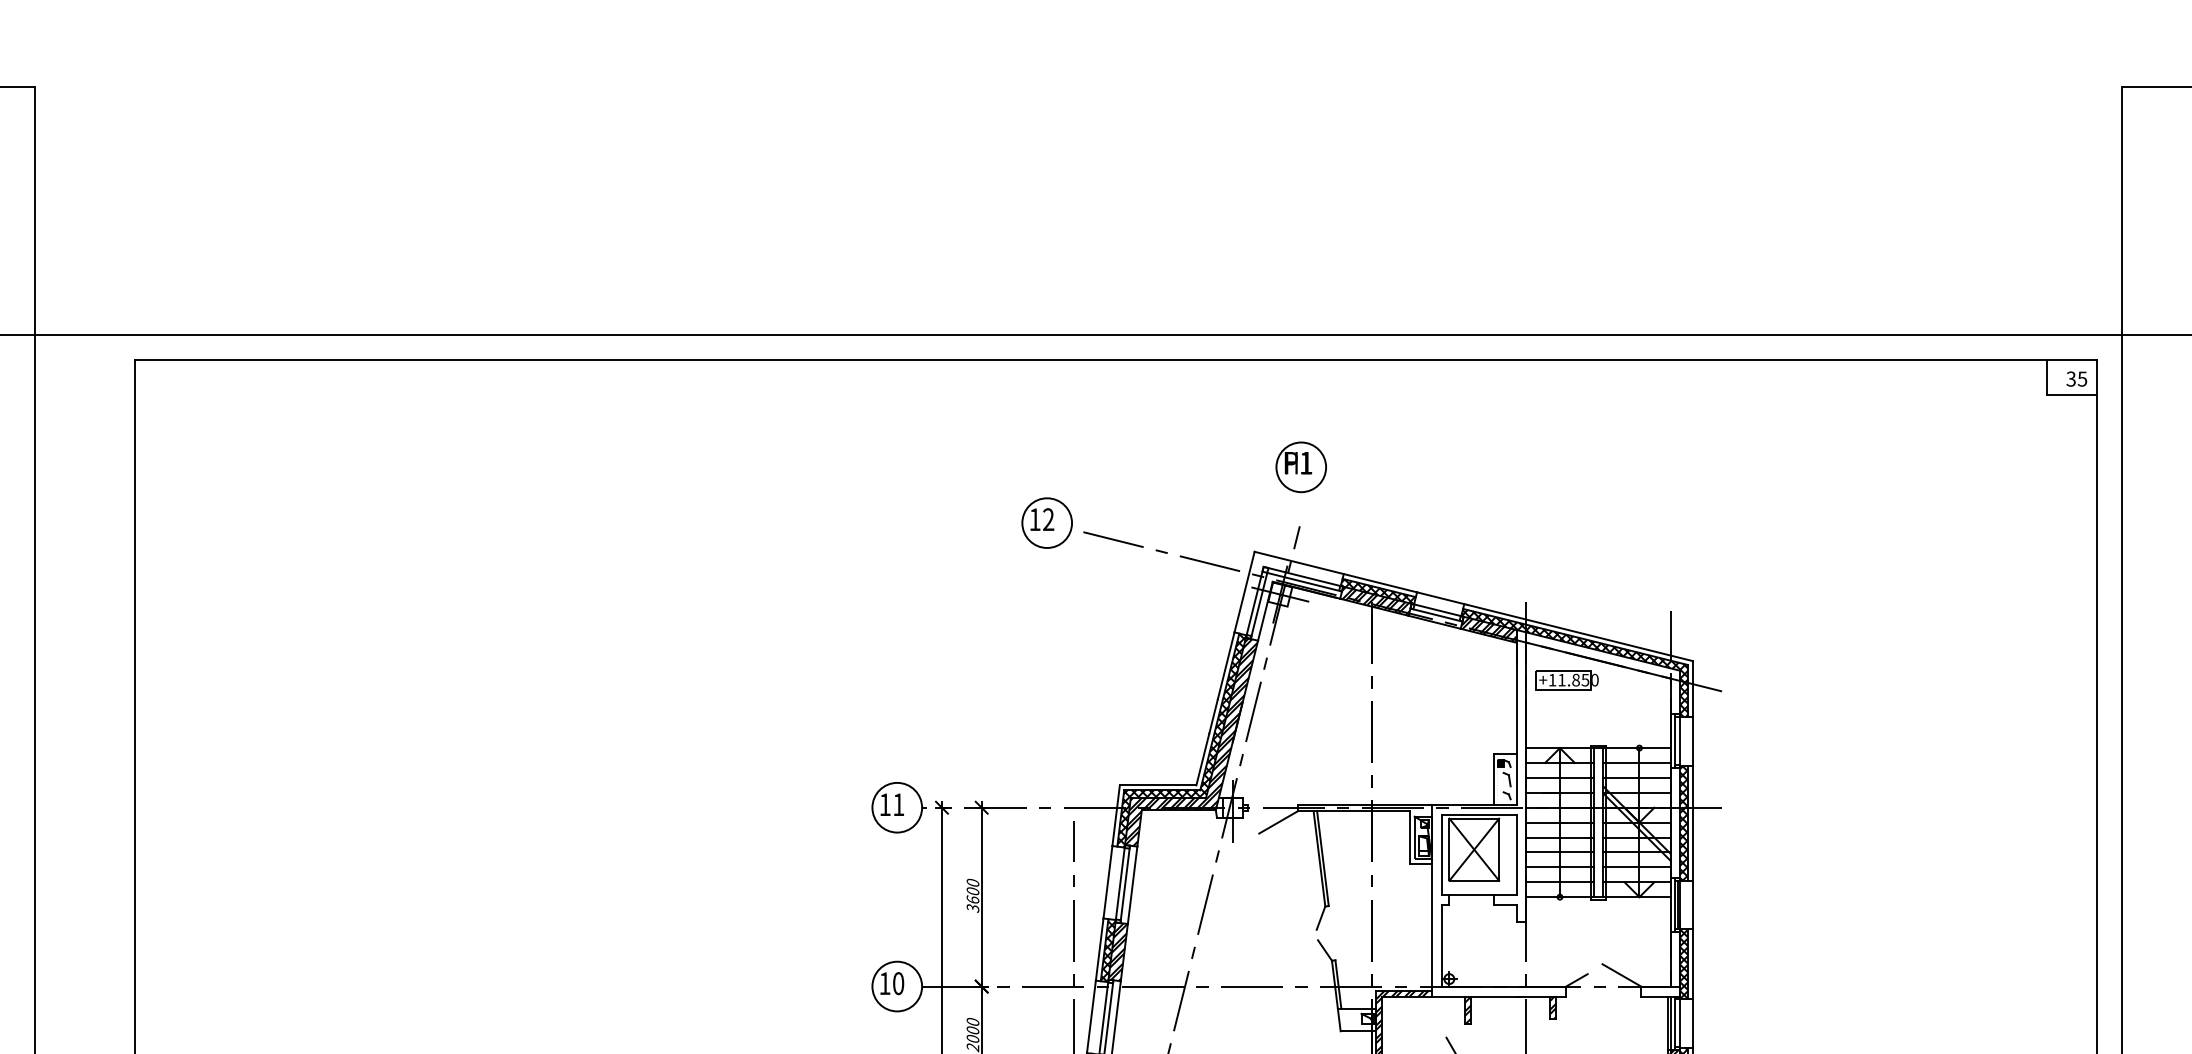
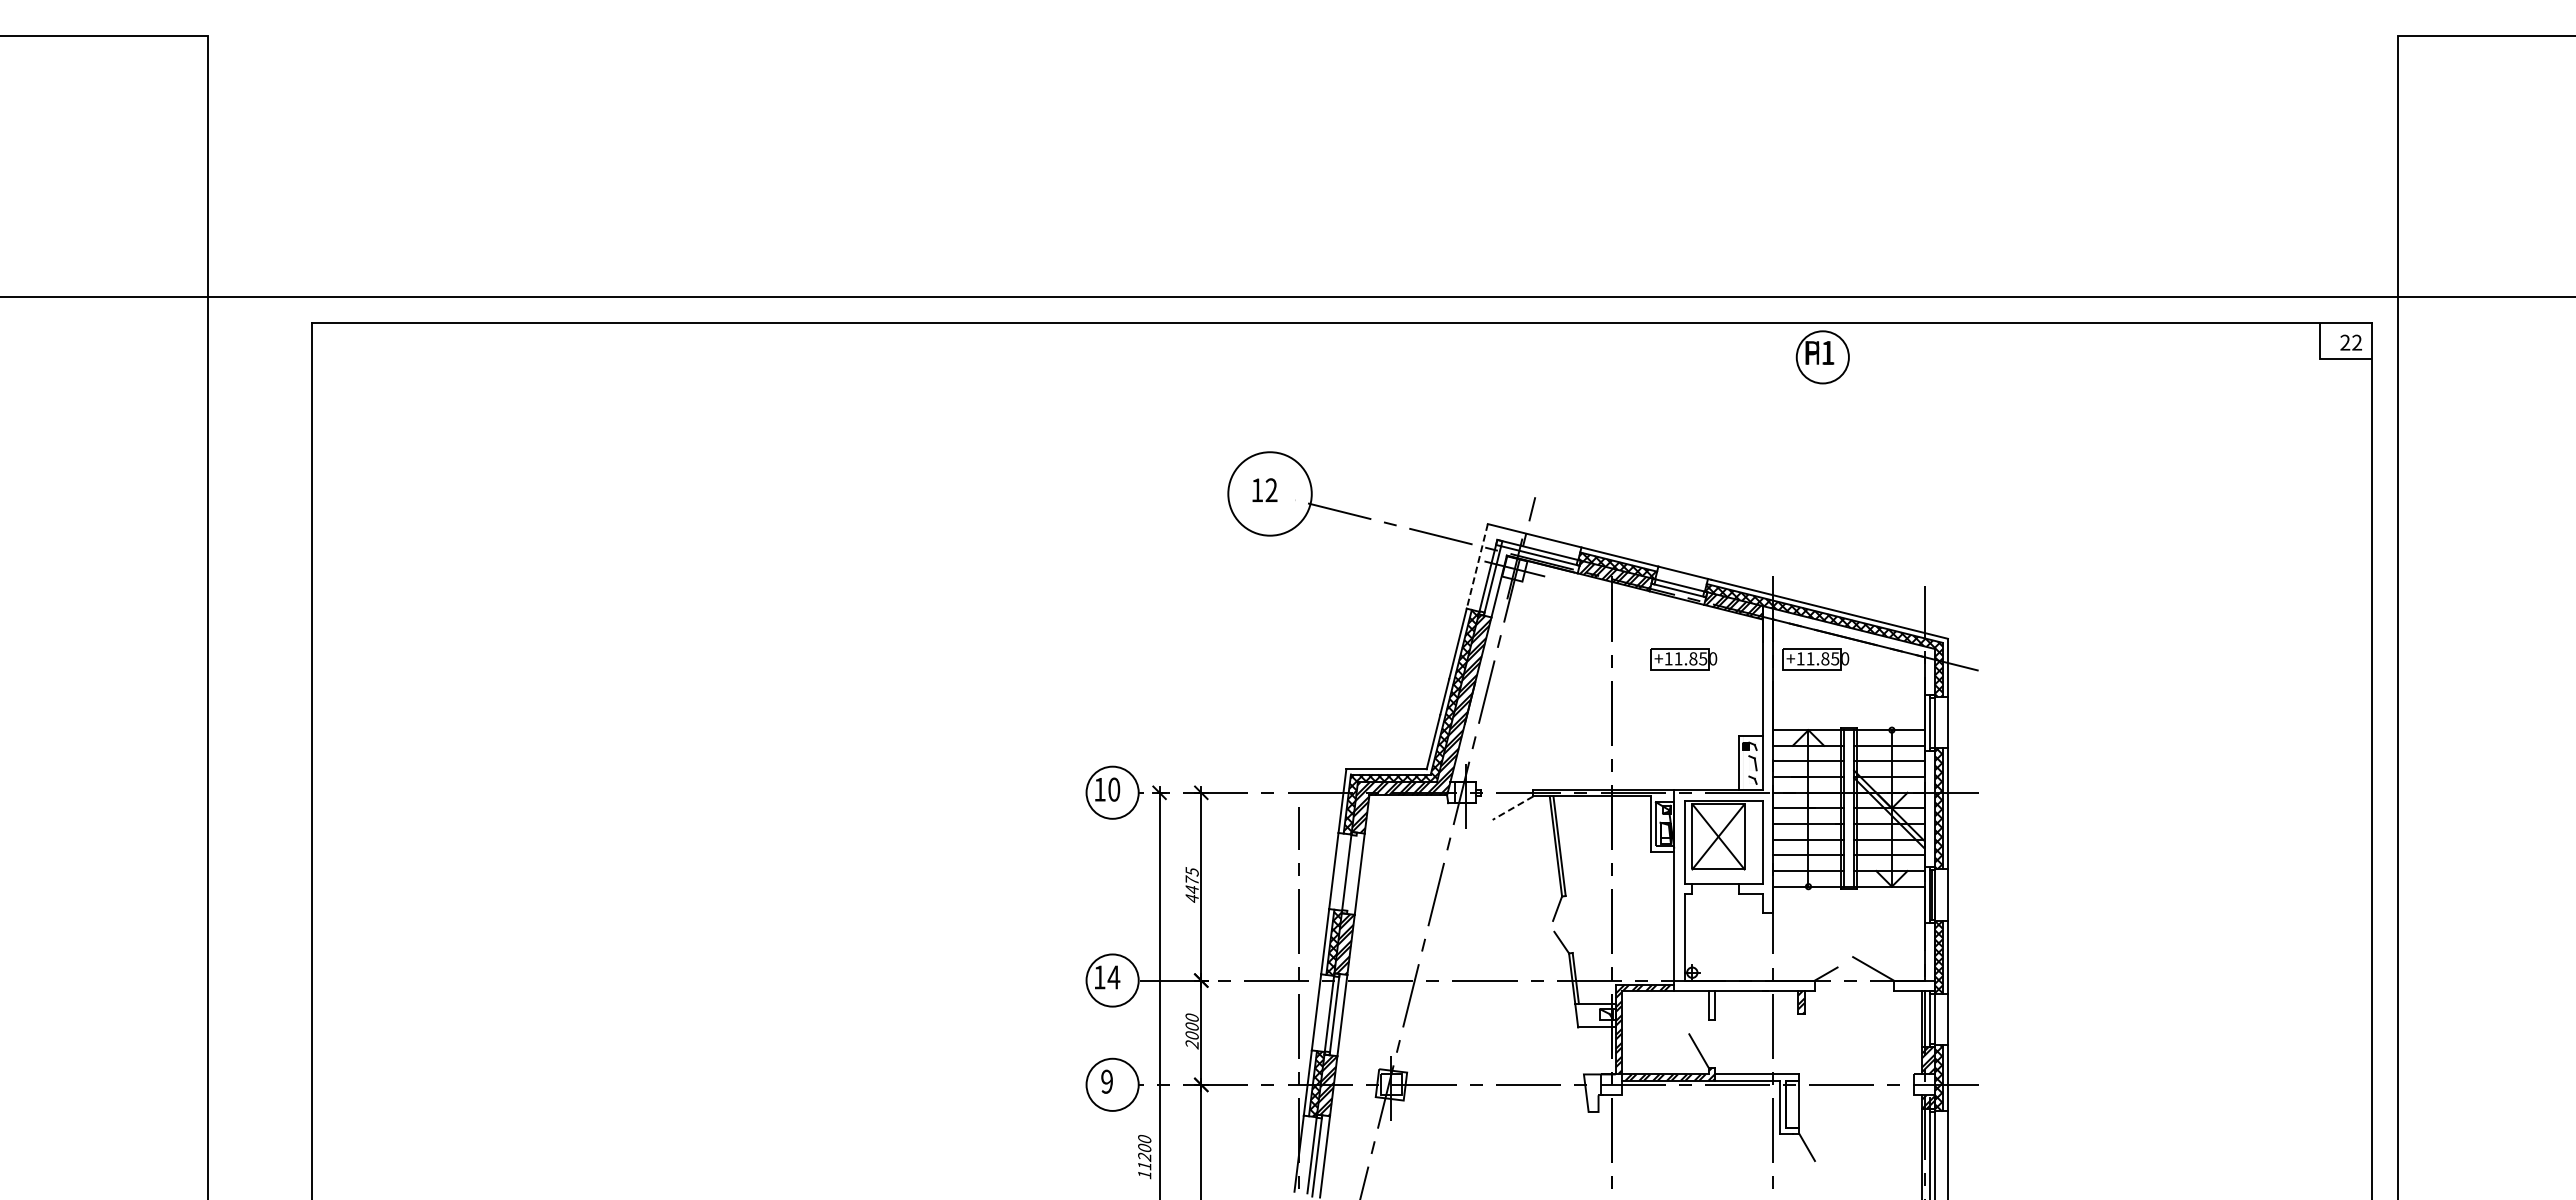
text: (2077, 378) -> (2351, 342), 35 -> 22
part: (1300, 467) -> (1822, 357), moved
circle: (1046, 522) -> (1269, 493), size x1.6
line: (1244, 592) -> (1477, 566), solid -> dashed
part: (1440, 680) -> (1683, 659), added
text: (899, 804) -> (1114, 789), 11 -> 10
line: (1278, 822) -> (1512, 808), solid -> dashed
line: (1124, 883) -> (1351, 872), removed
text: (972, 896) -> (1191, 885), 3600 -> 4475
text: (898, 983) -> (1113, 977), 10 -> 14
hatch: (1467, 1010) -> (1711, 1005), removed

